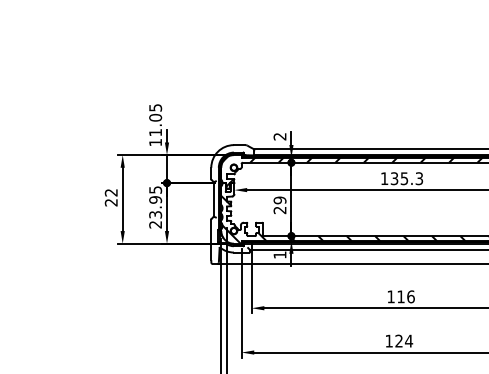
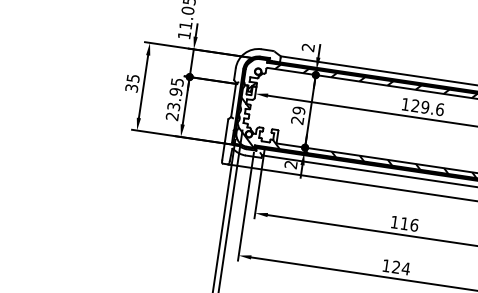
text: (406, 178) -> (427, 107), 135.3 -> 129.6
text: (110, 197) -> (131, 83), 22 -> 35
text: (279, 254) -> (290, 164), 1 -> 2

